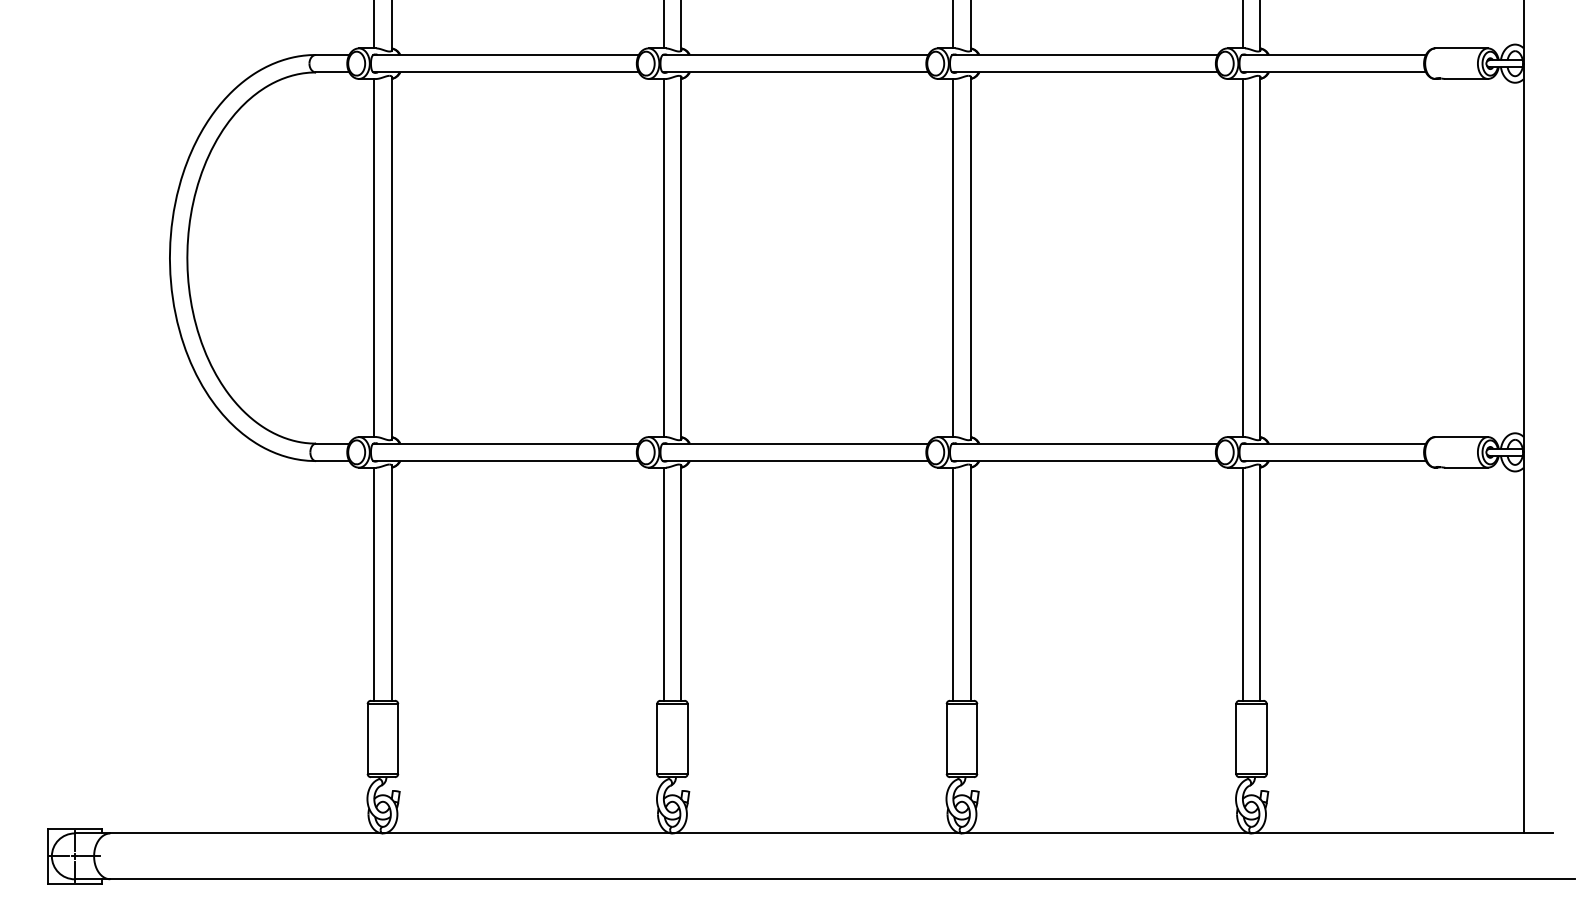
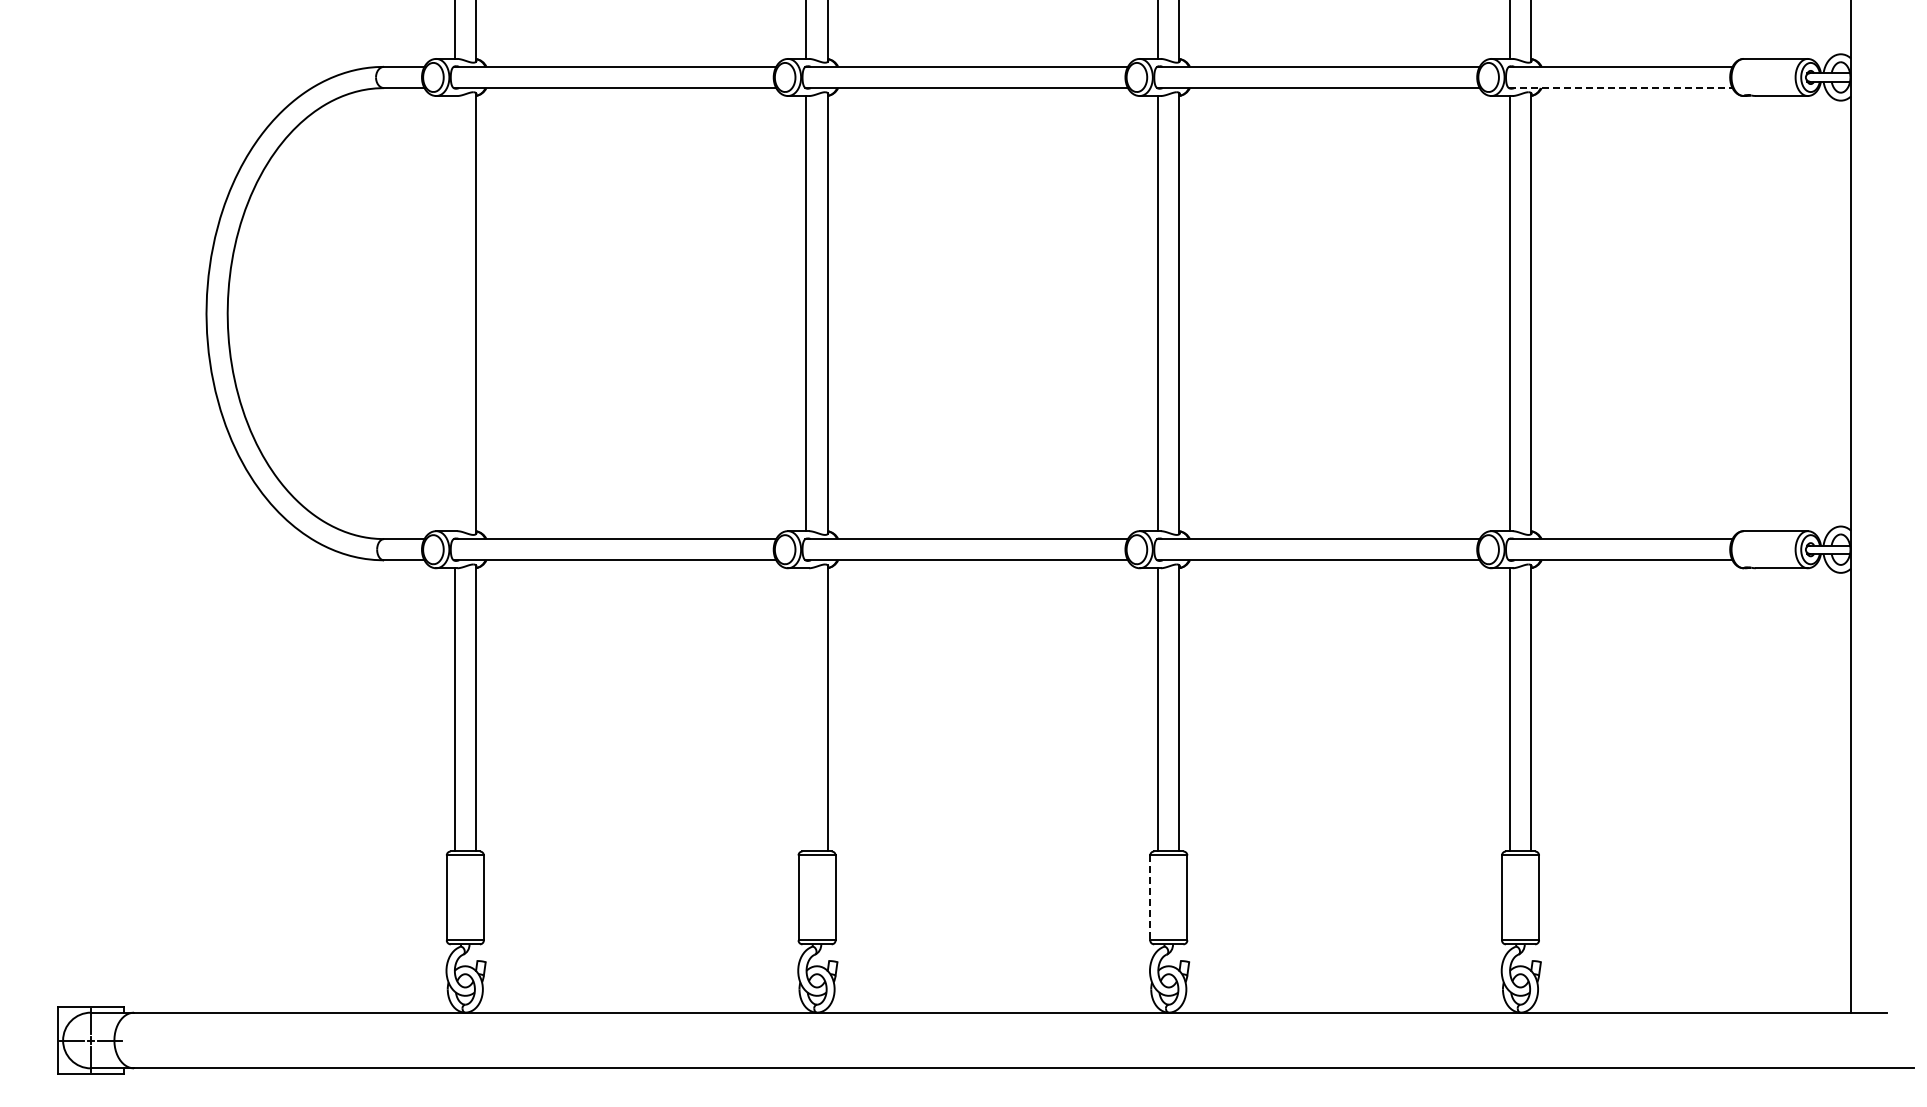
line: (1333, 72) -> (1620, 88), solid -> dashed
line: (374, 257) -> (454, 313), removed
line: (663, 583) -> (806, 709), removed
line: (946, 739) -> (1150, 898), solid -> dashed

